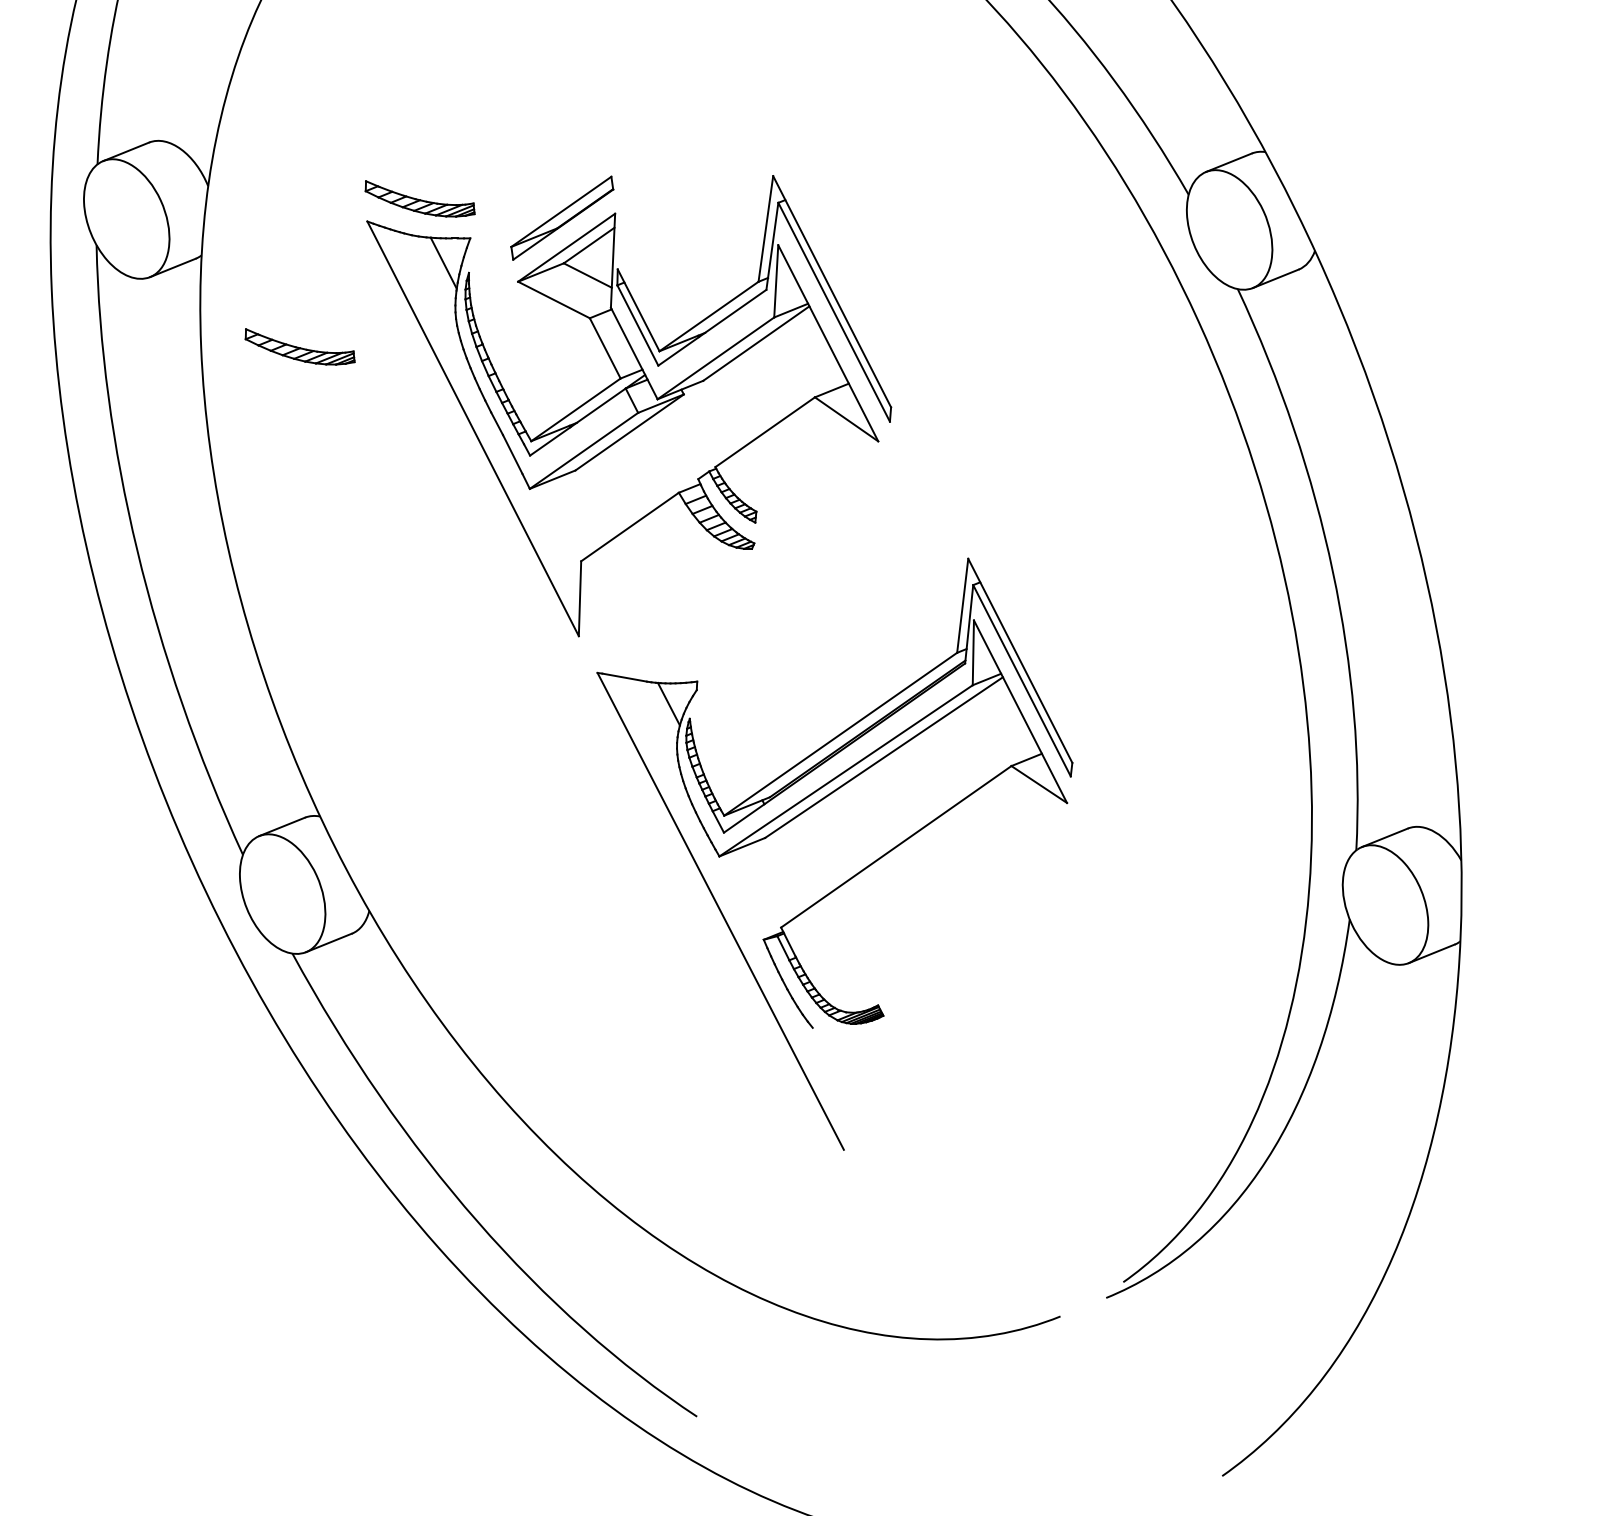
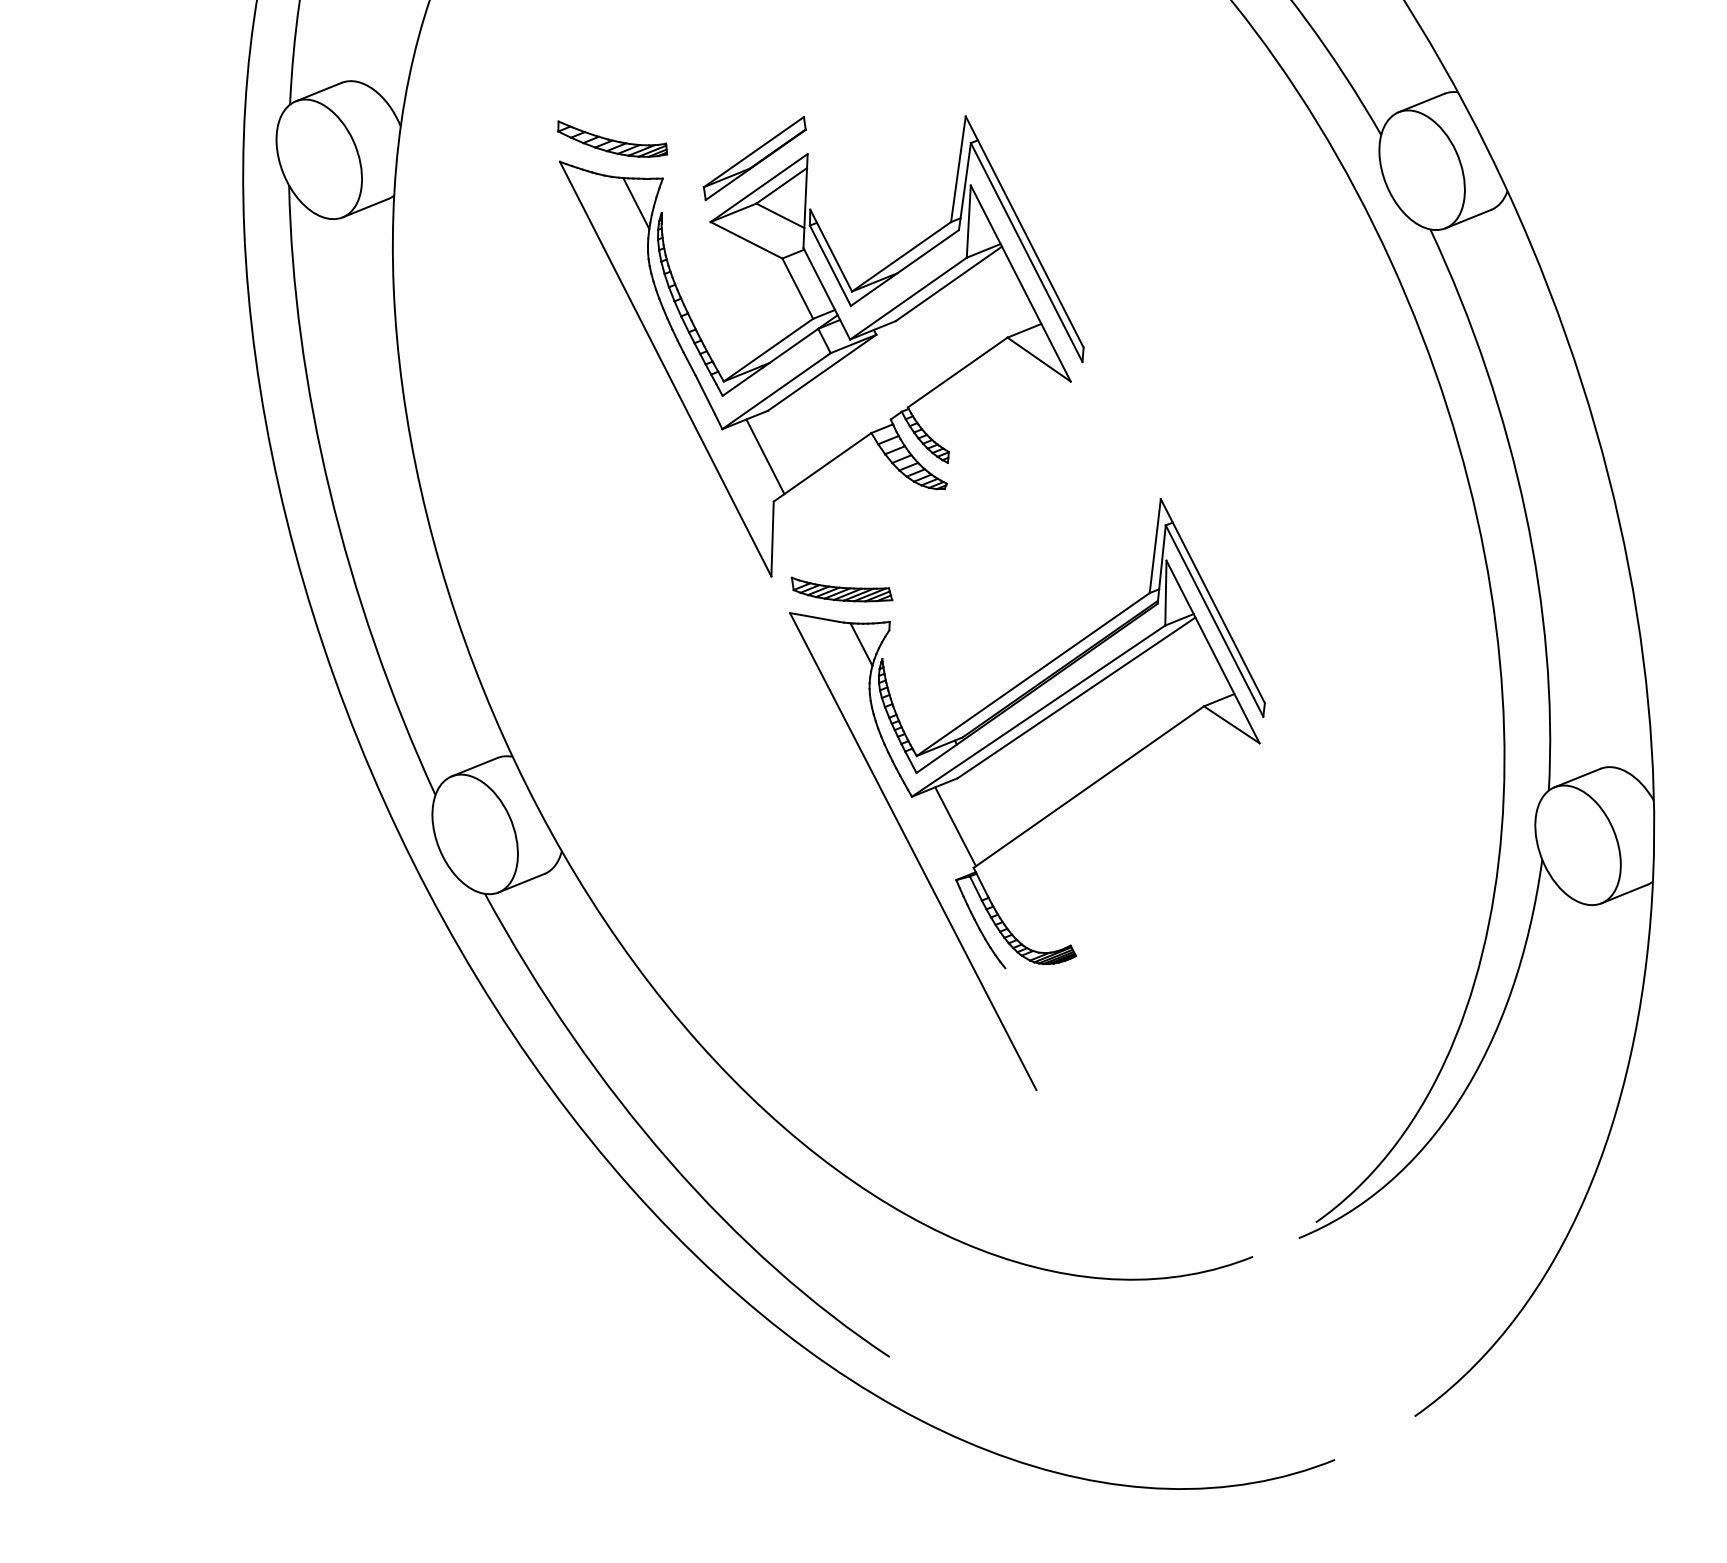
part: (299, 346) -> (492, 286), removed
line: (572, 516) -> (765, 456), added
part: (648, 649) -> (841, 589), added
line: (762, 886) -> (955, 826), added

